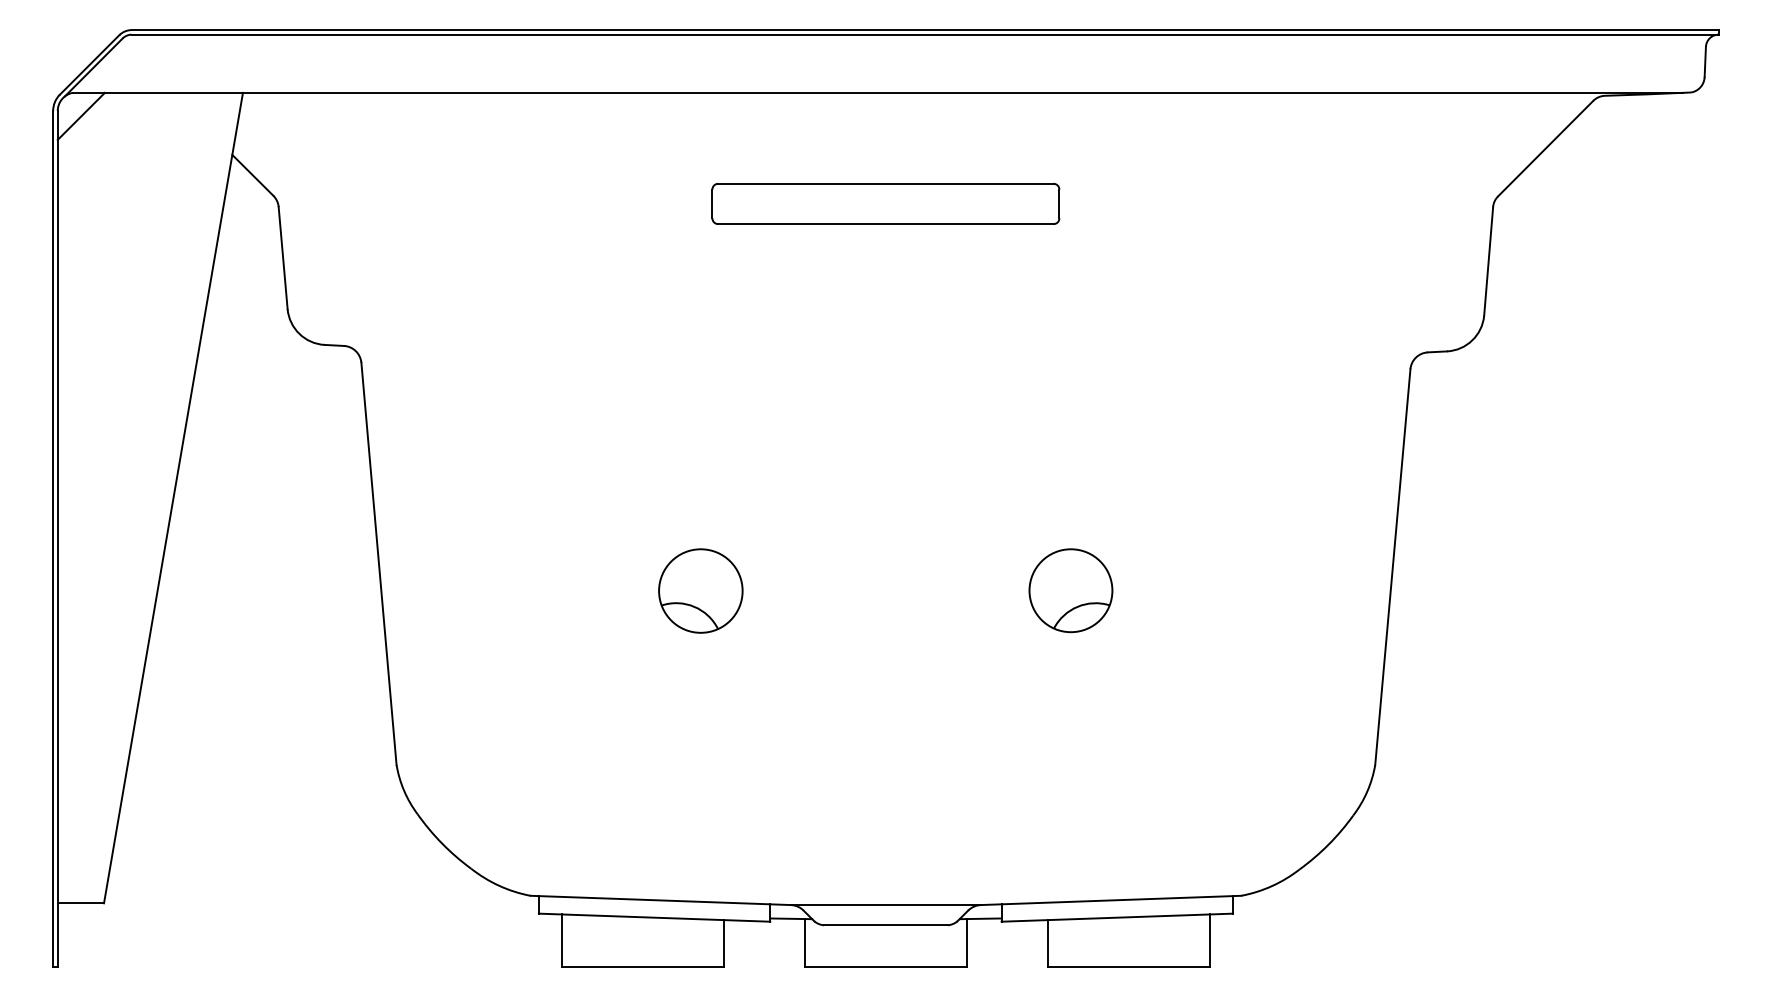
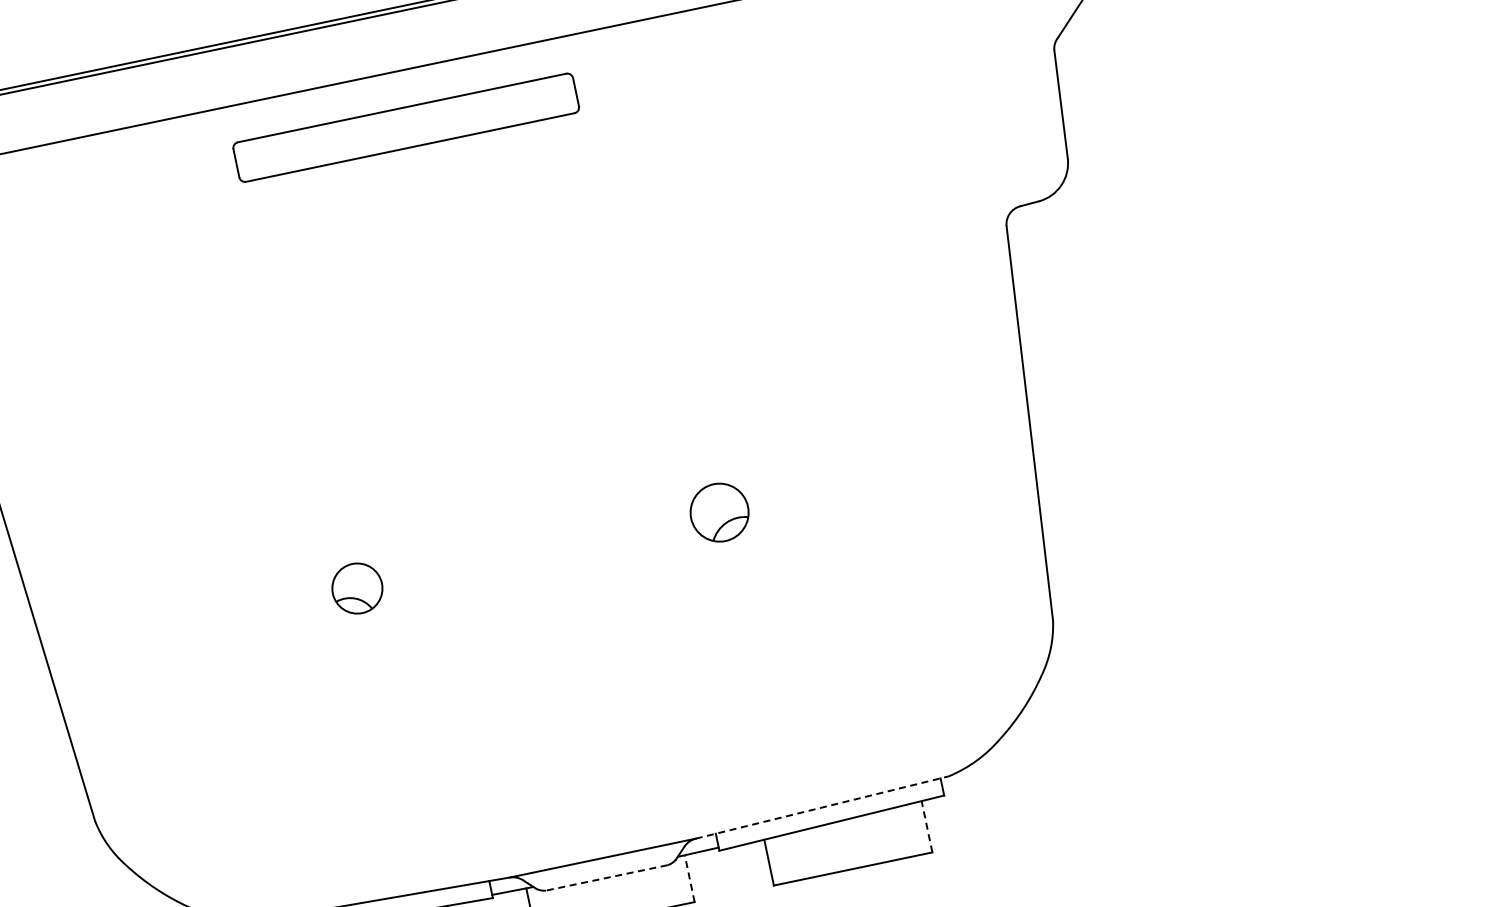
part: (885, 203) -> (405, 127), moved
part: (700, 590) -> (356, 588), size x0.6
part: (1070, 590) -> (719, 512), size x0.7
line: (1111, 900) -> (822, 807), solid -> dashed
line: (885, 925) -> (606, 878), solid -> dashed
line: (1209, 940) -> (926, 826), solid -> dashed
line: (966, 942) -> (689, 878), solid -> dashed

